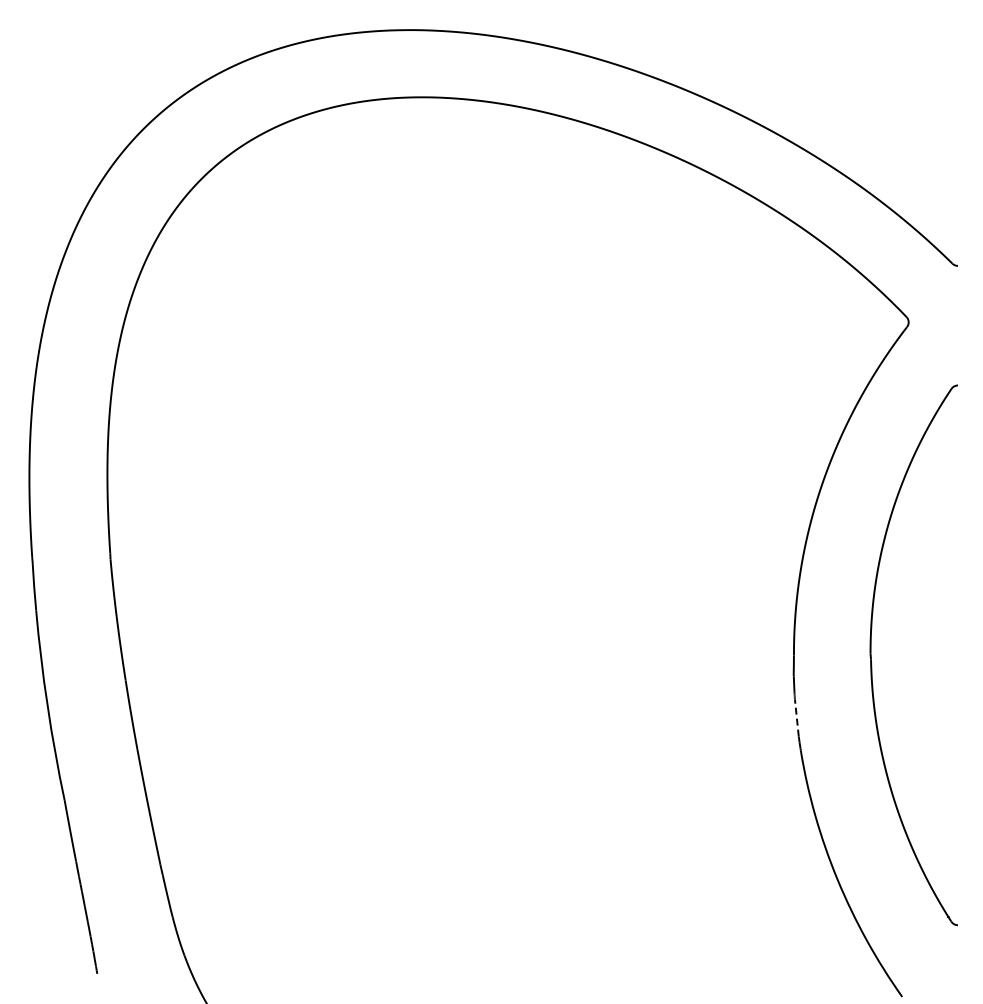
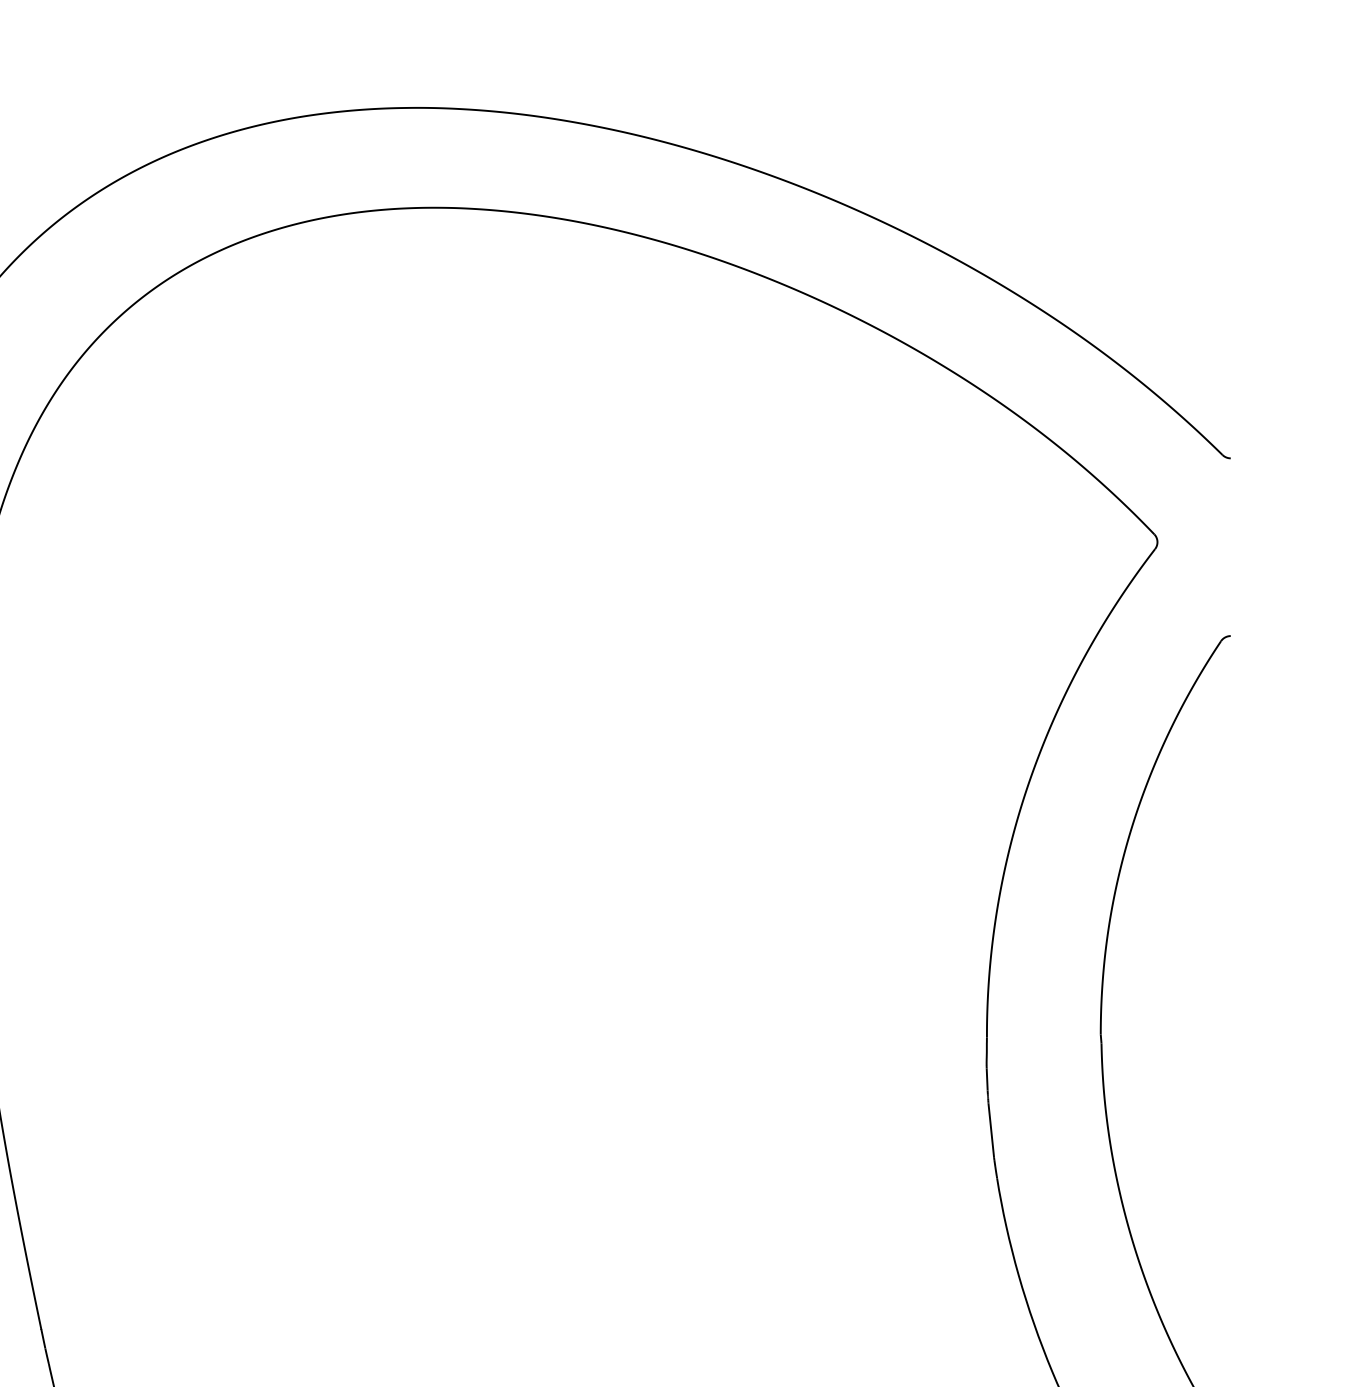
line: (796, 717) -> (990, 1129), dashed -> solid

